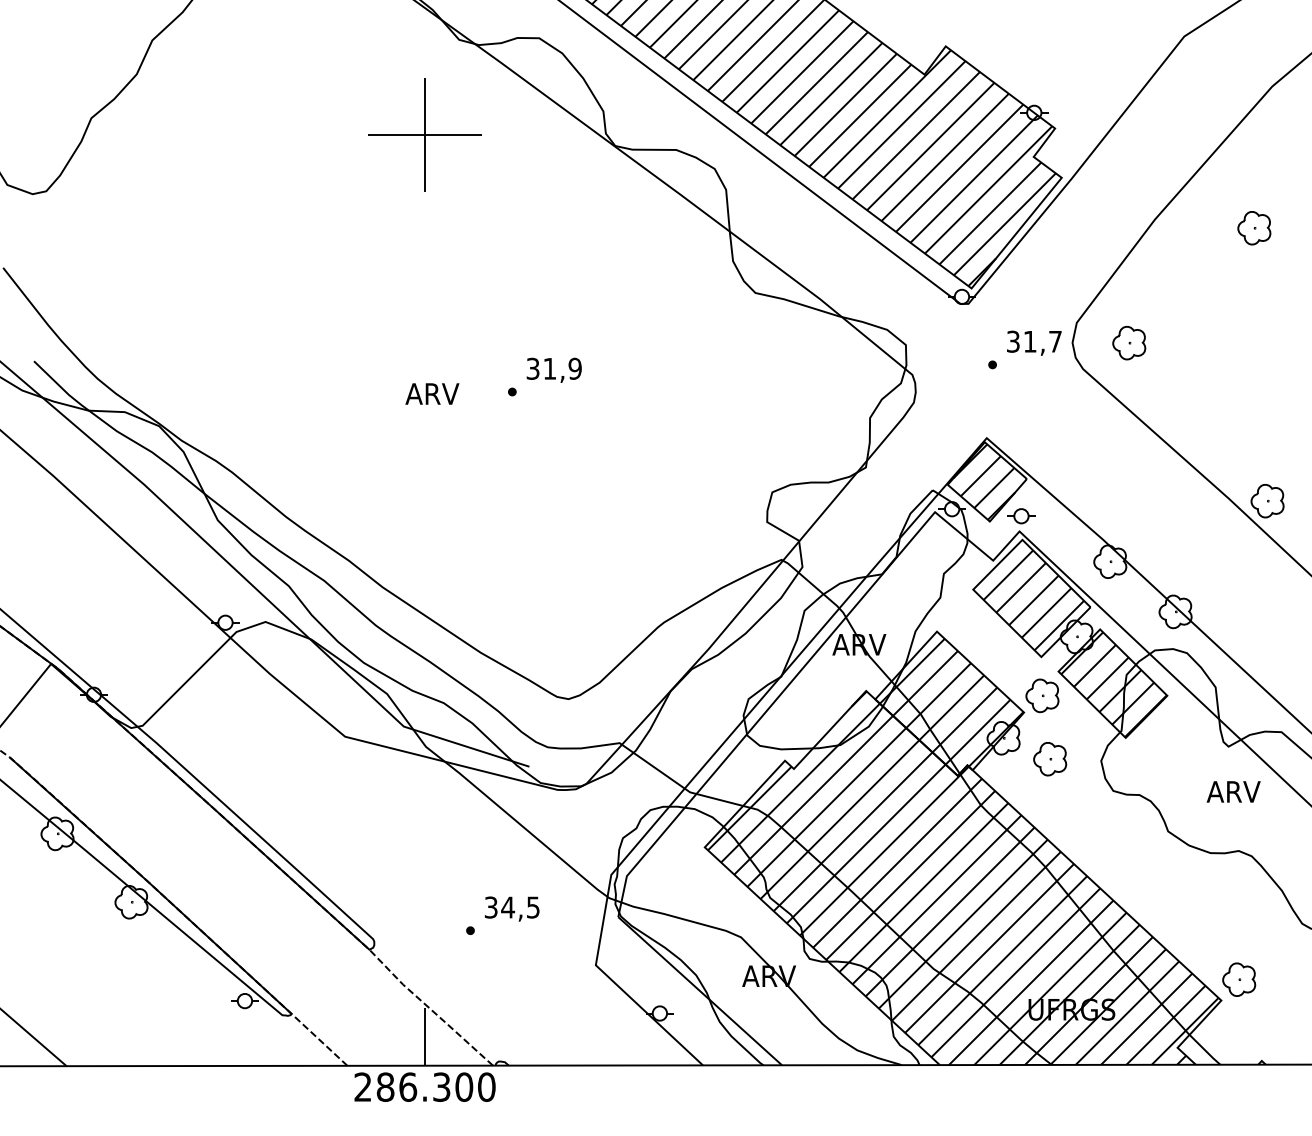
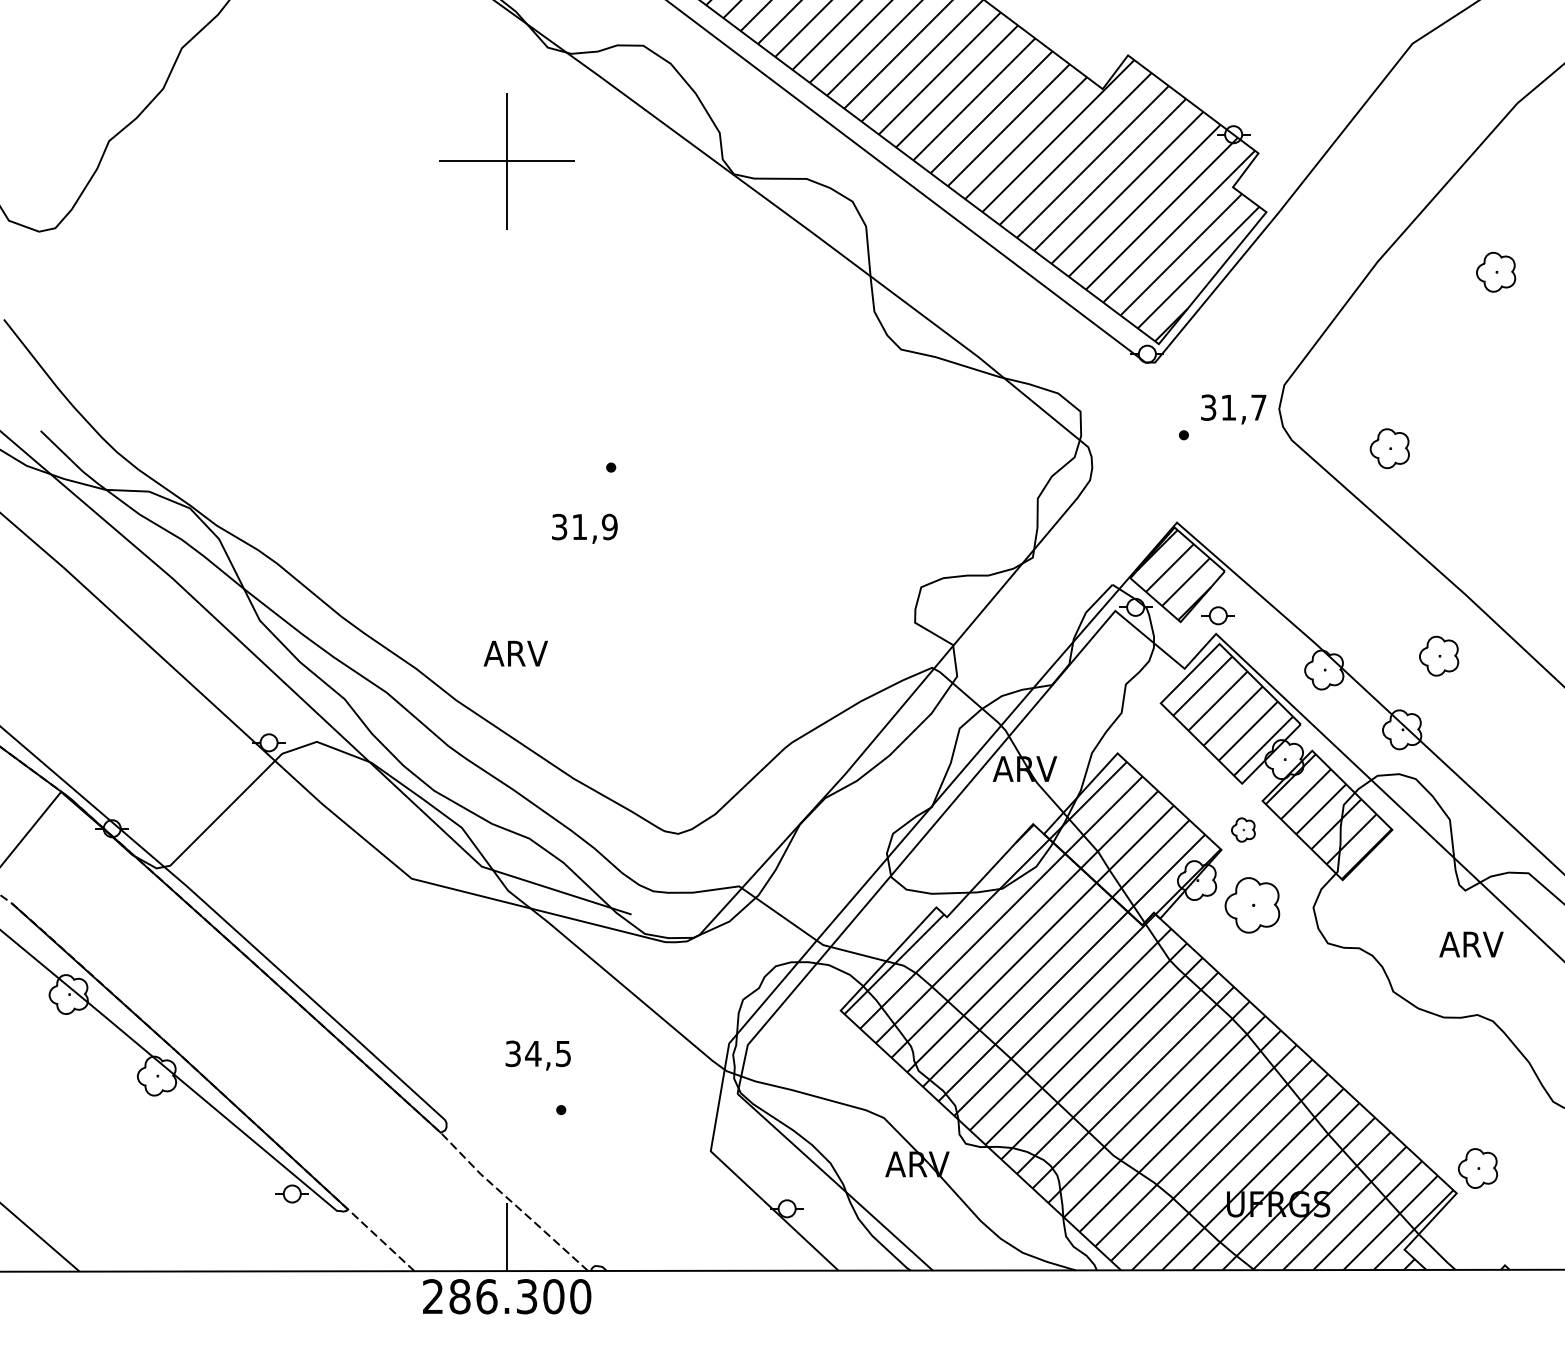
part: (1129, 343) -> (1390, 449), moved
text: (553, 369) -> (583, 527), moved
text: (432, 393) -> (515, 653), moved
part: (1267, 501) -> (1439, 656), moved
part: (1042, 695) -> (1243, 829), size x0.6
part: (1050, 759) -> (1252, 905), size x1.4
text: (511, 908) -> (537, 1054), moved

